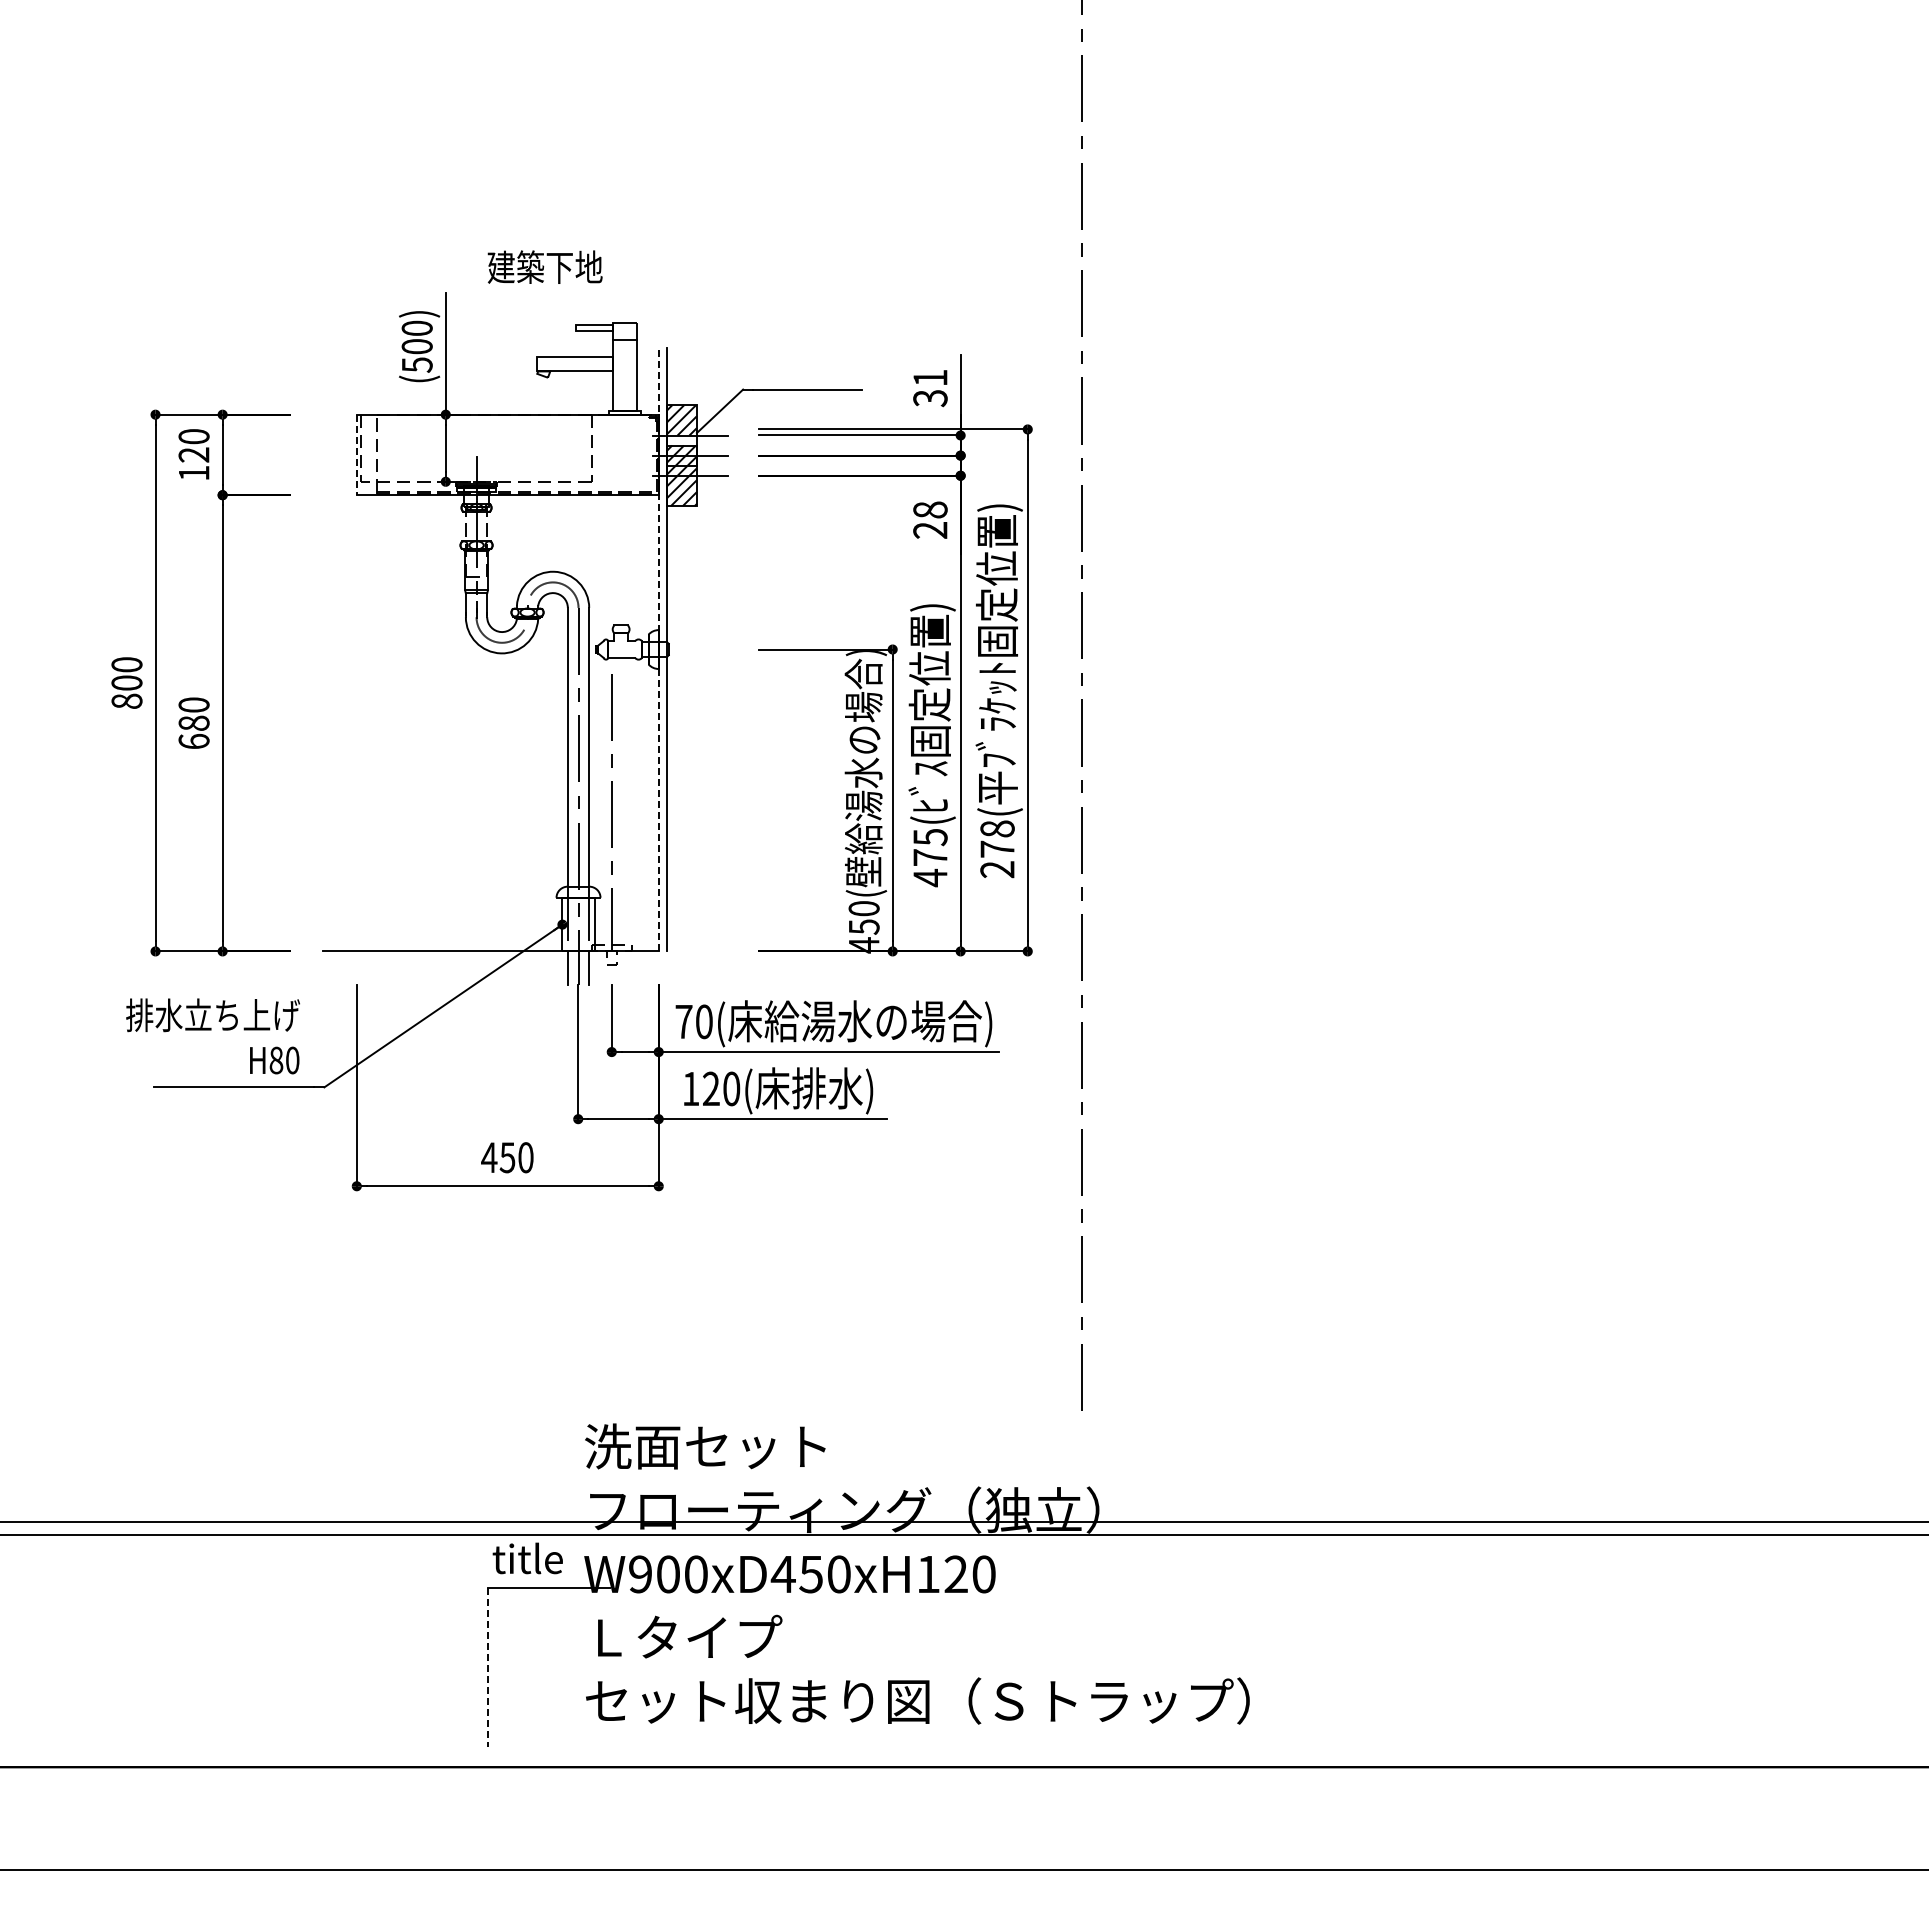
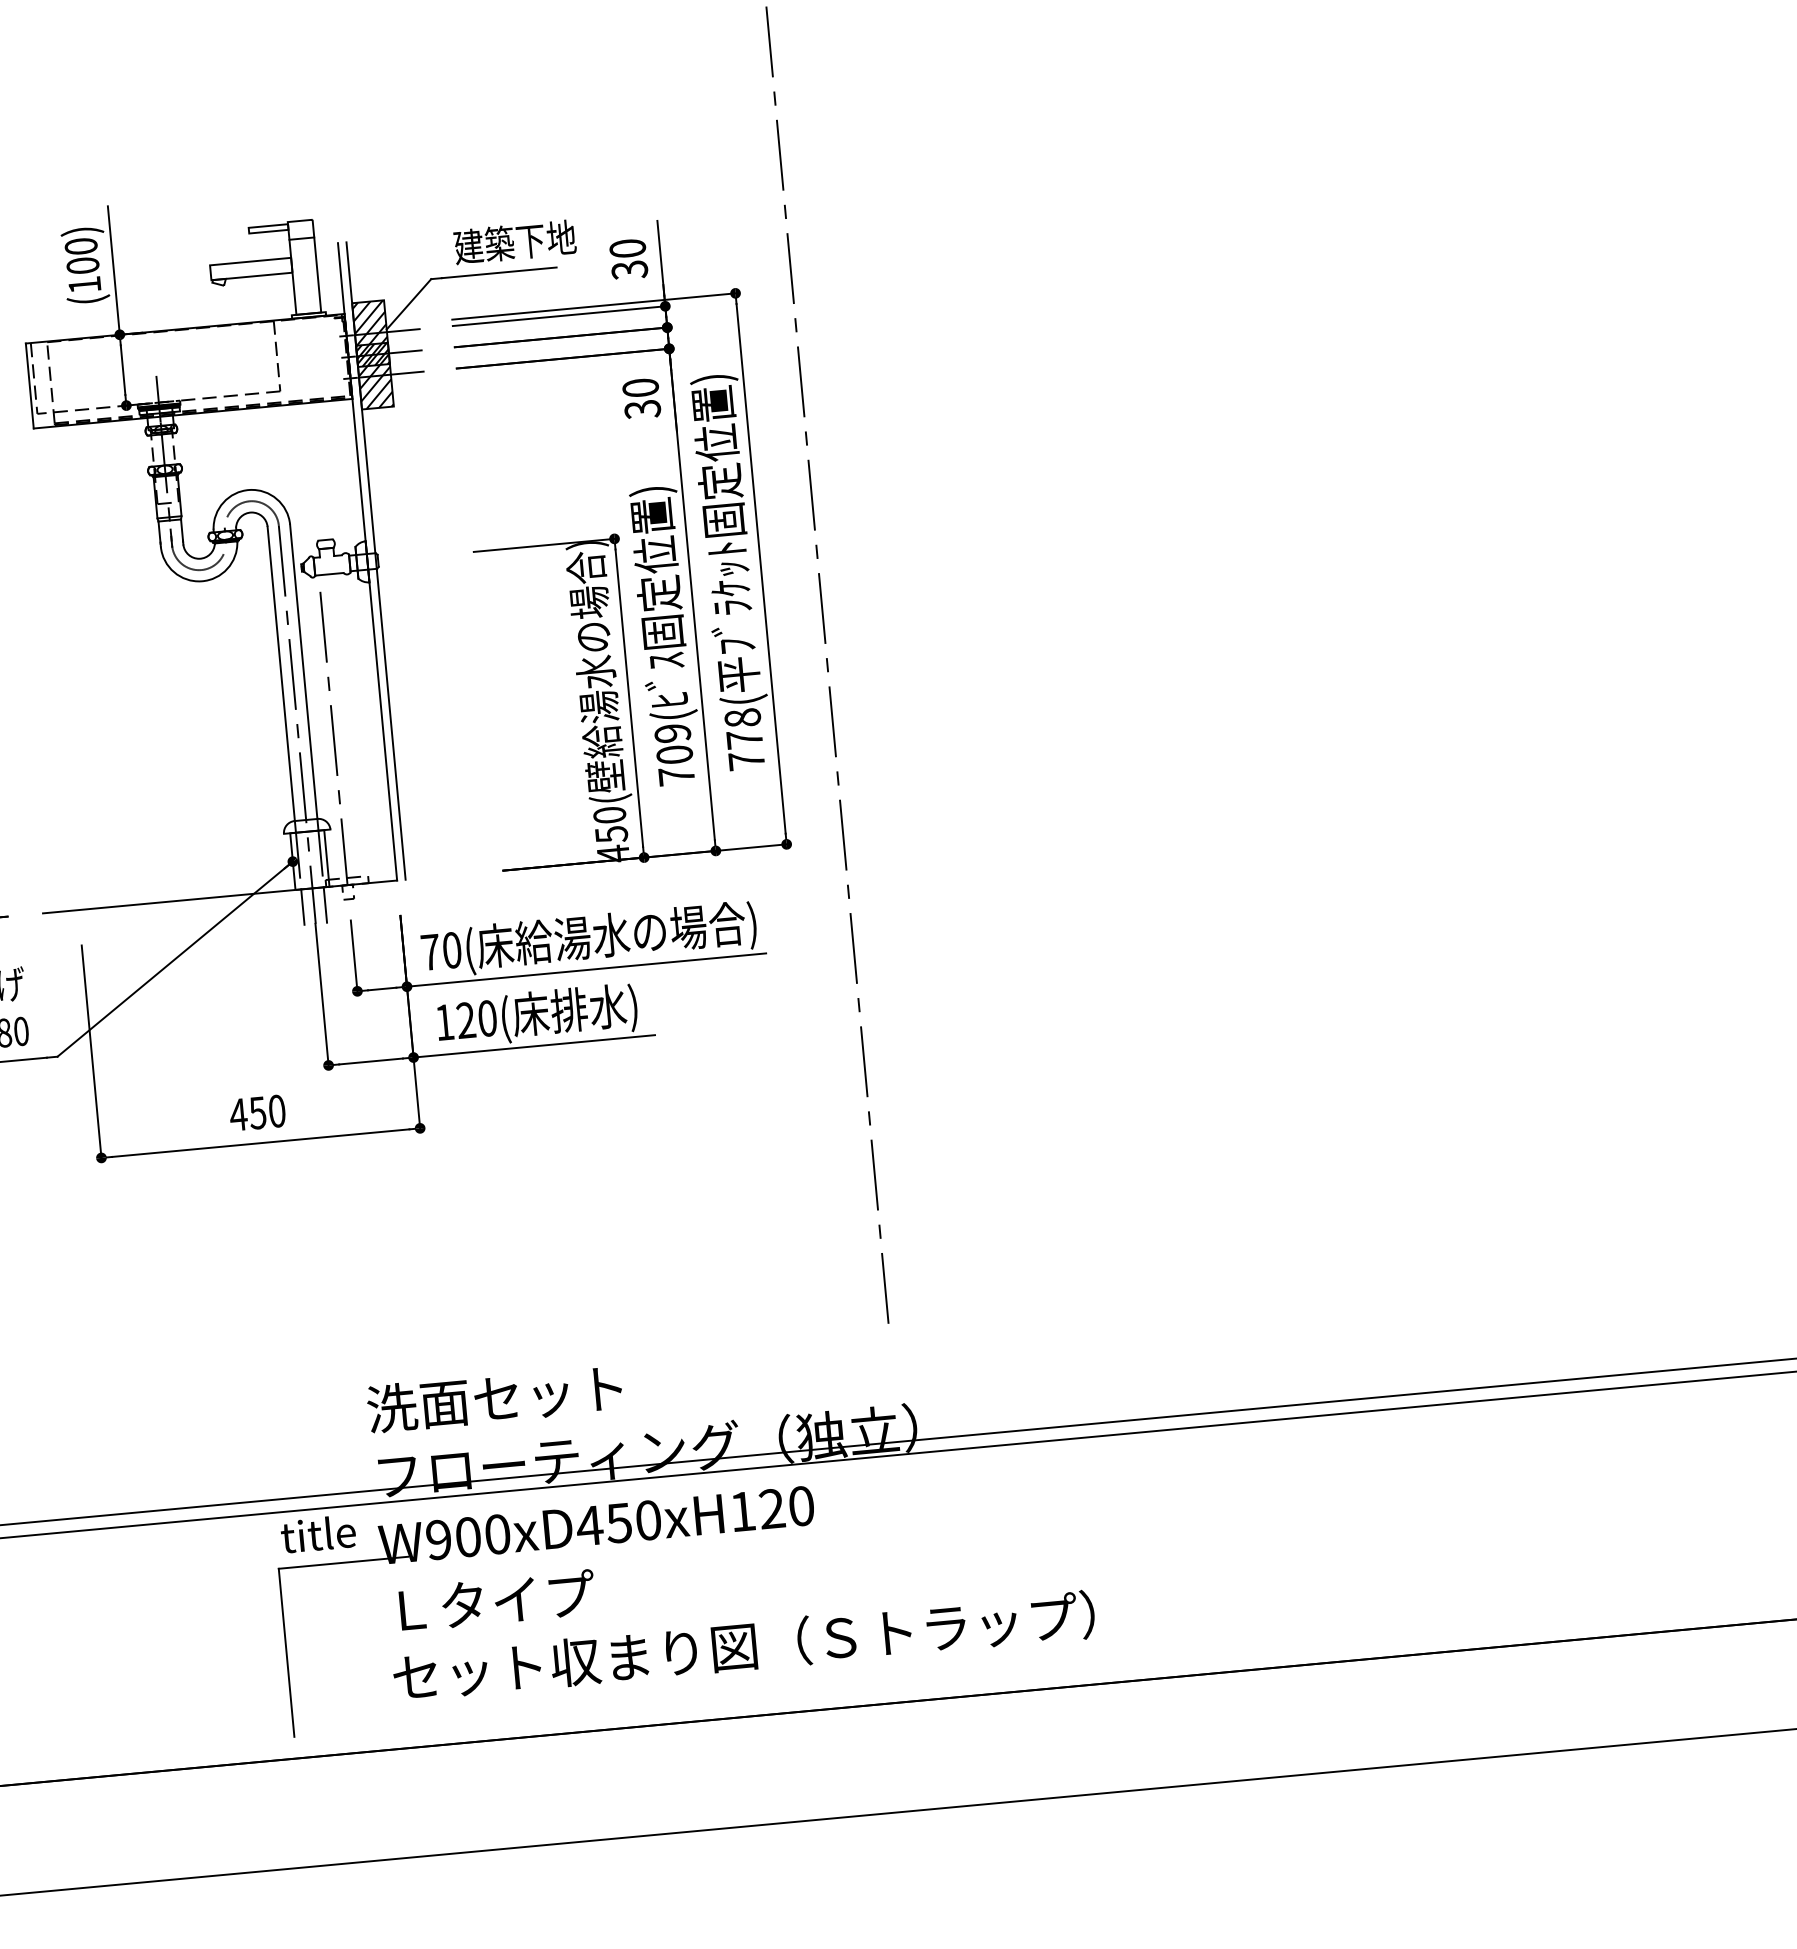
text: (544, 266) -> (514, 241), moved
text: (417, 364) -> (85, 284), (500) -> (100)
text: (930, 377) -> (627, 248), 31 -> 30
hatch: (681, 450) -> (372, 349), added
line: (356, 455) -> (29, 386), dashed -> solid
text: (930, 520) -> (641, 398), 28 -> 30
line: (658, 649) -> (367, 561), dashed -> solid
text: (930, 858) -> (674, 755), 475( -> 709(
text: (997, 869) -> (746, 760), 278( -> 778(
line: (487, 1667) -> (286, 1653), dashed -> solid

